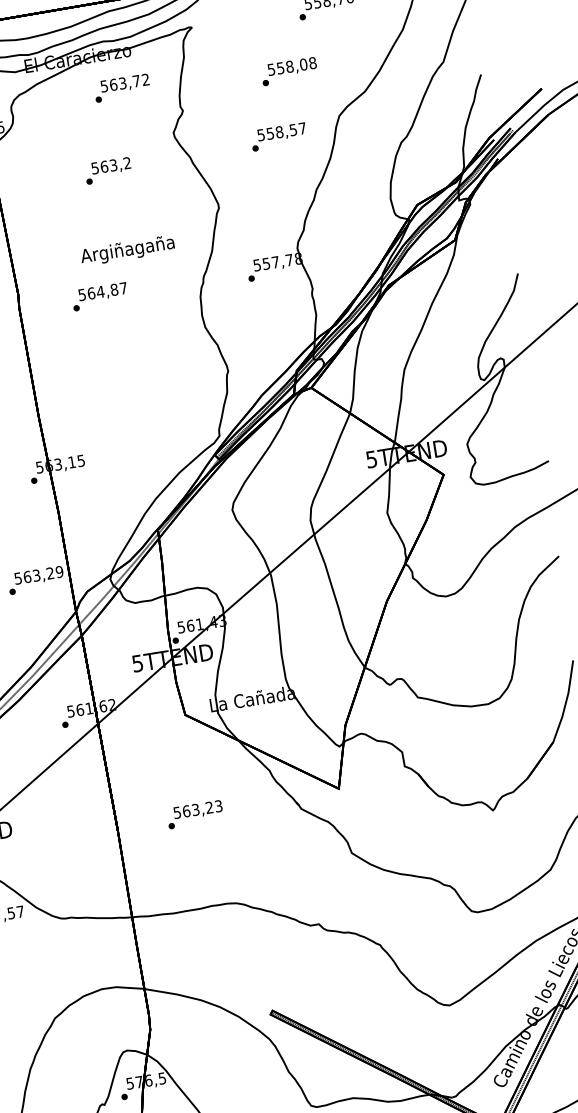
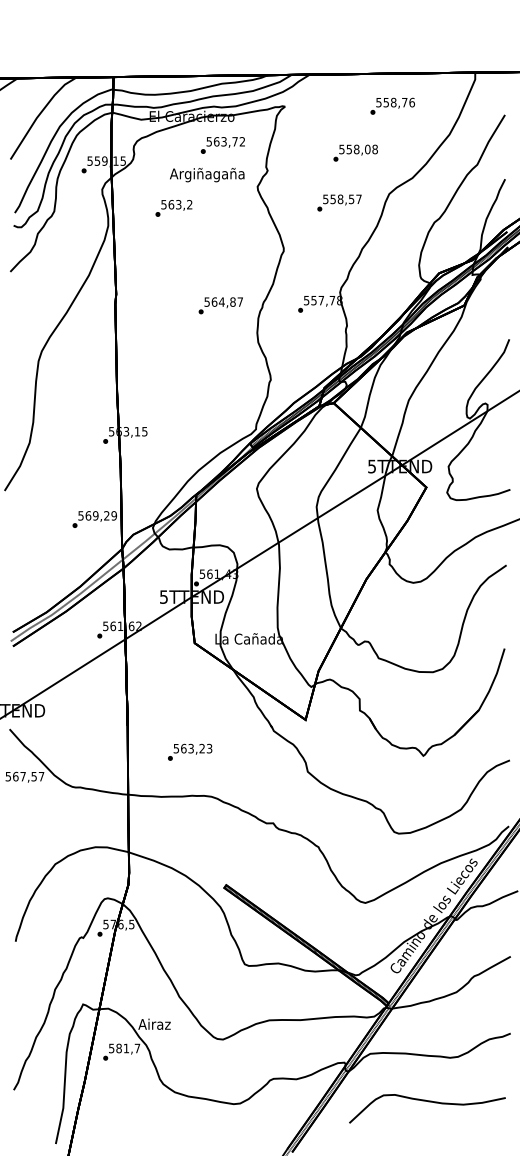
text: (107, 171) -> (173, 208), moved
text: (128, 251) -> (207, 175), moved
text: (99, 296) -> (220, 305), moved
text: (36, 575) -> (95, 515), 563,29 -> 569,29
text: (195, 813) -> (190, 751), moved

